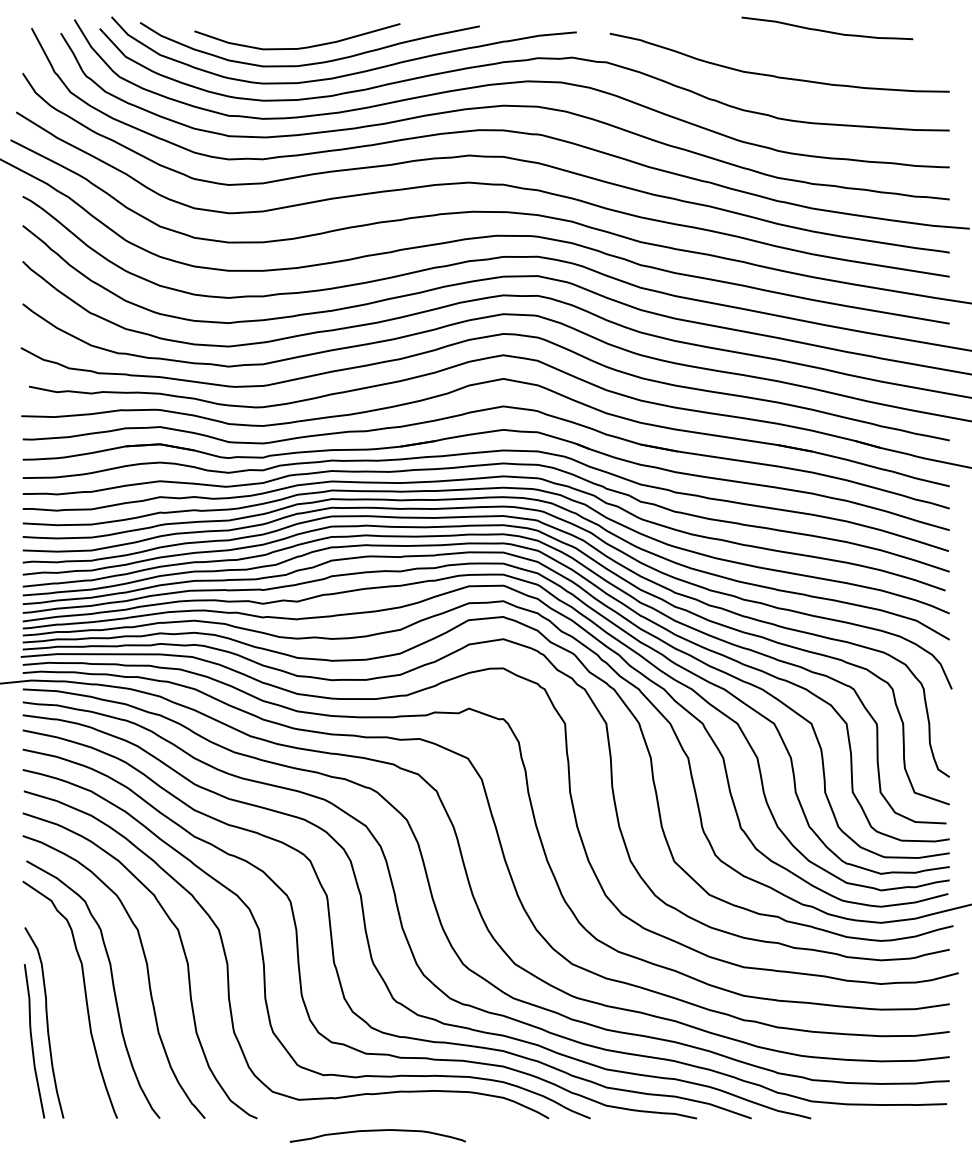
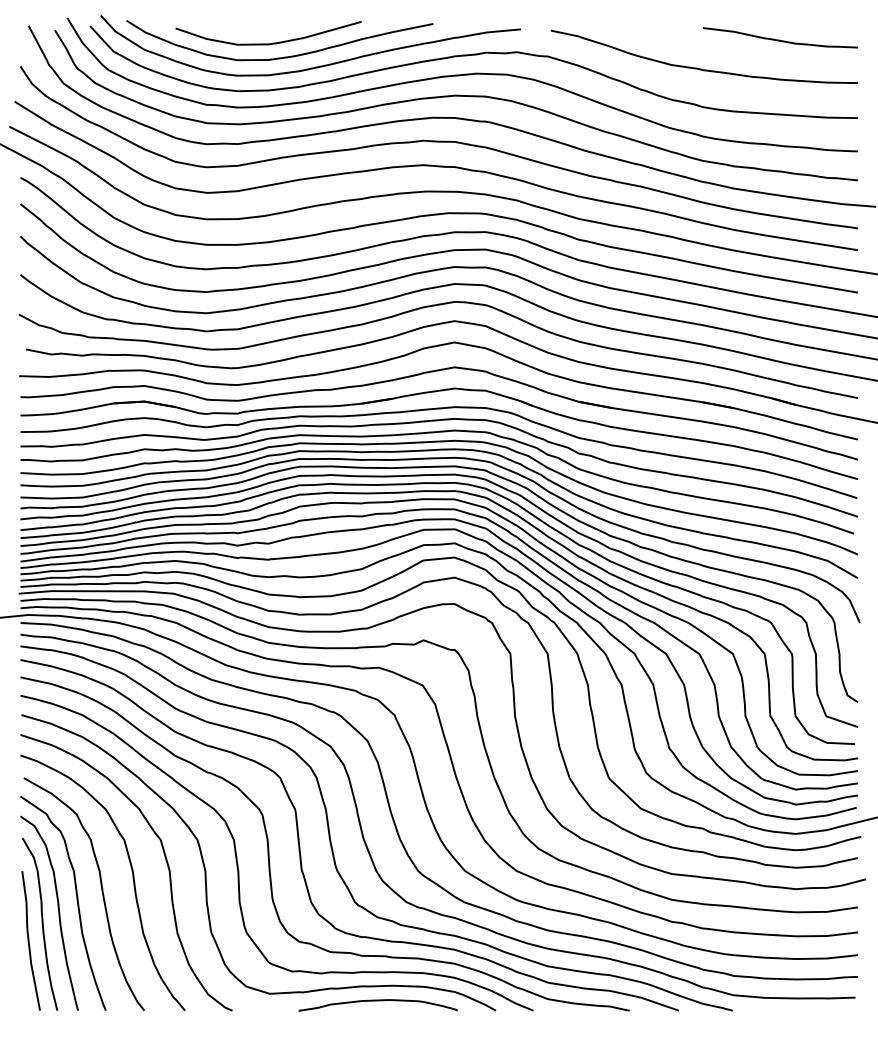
curve: (826, 30) -> (779, 39), moved
curve: (63, 1005) -> (57, 908), added
part: (376, 1136) -> (377, 1005), moved

